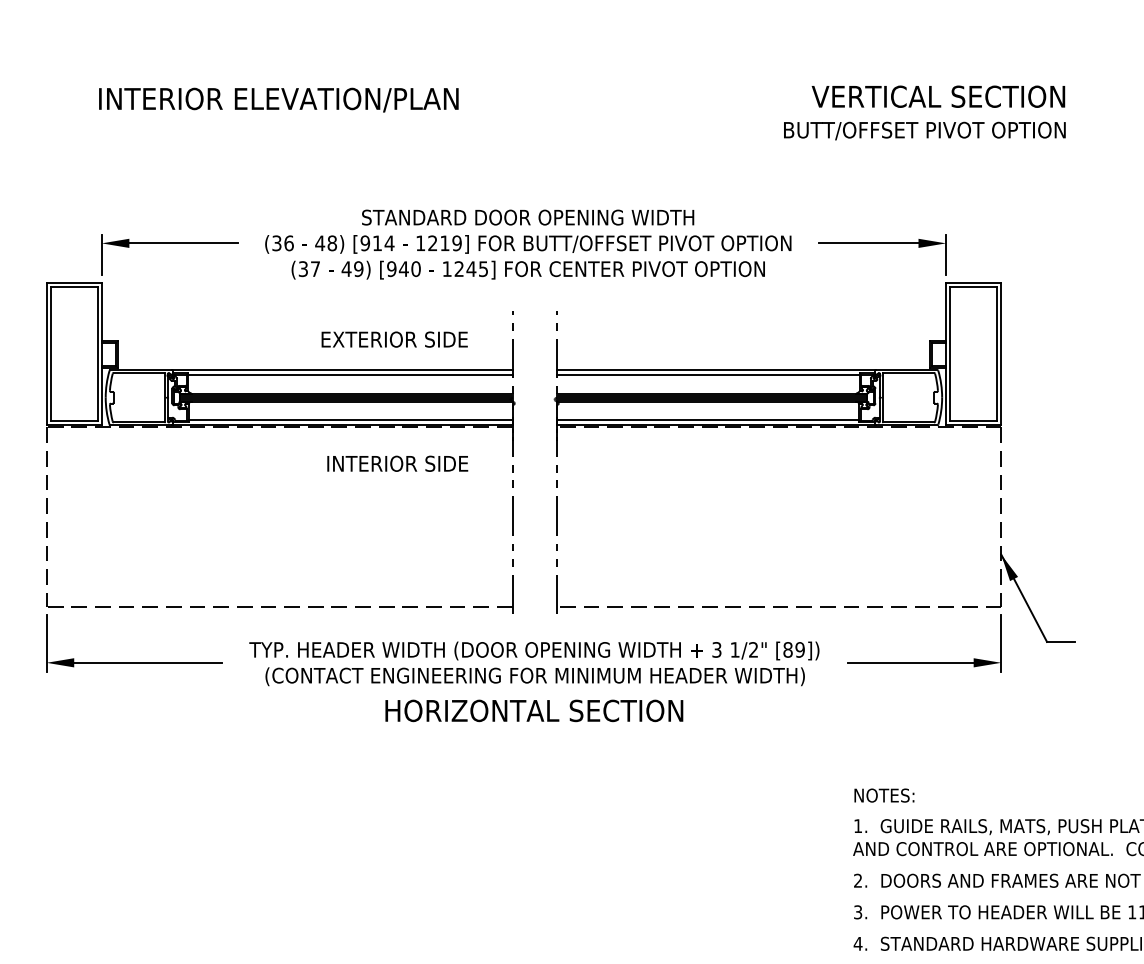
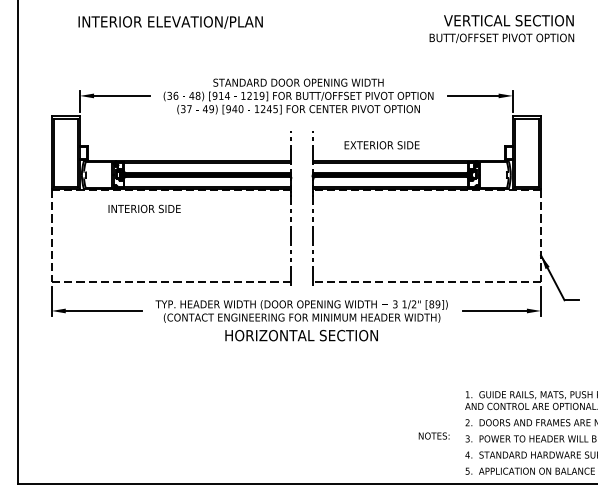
text: (393, 340) -> (381, 145), moved
text: (397, 462) -> (144, 208), moved
text: (883, 794) -> (433, 435), moved

